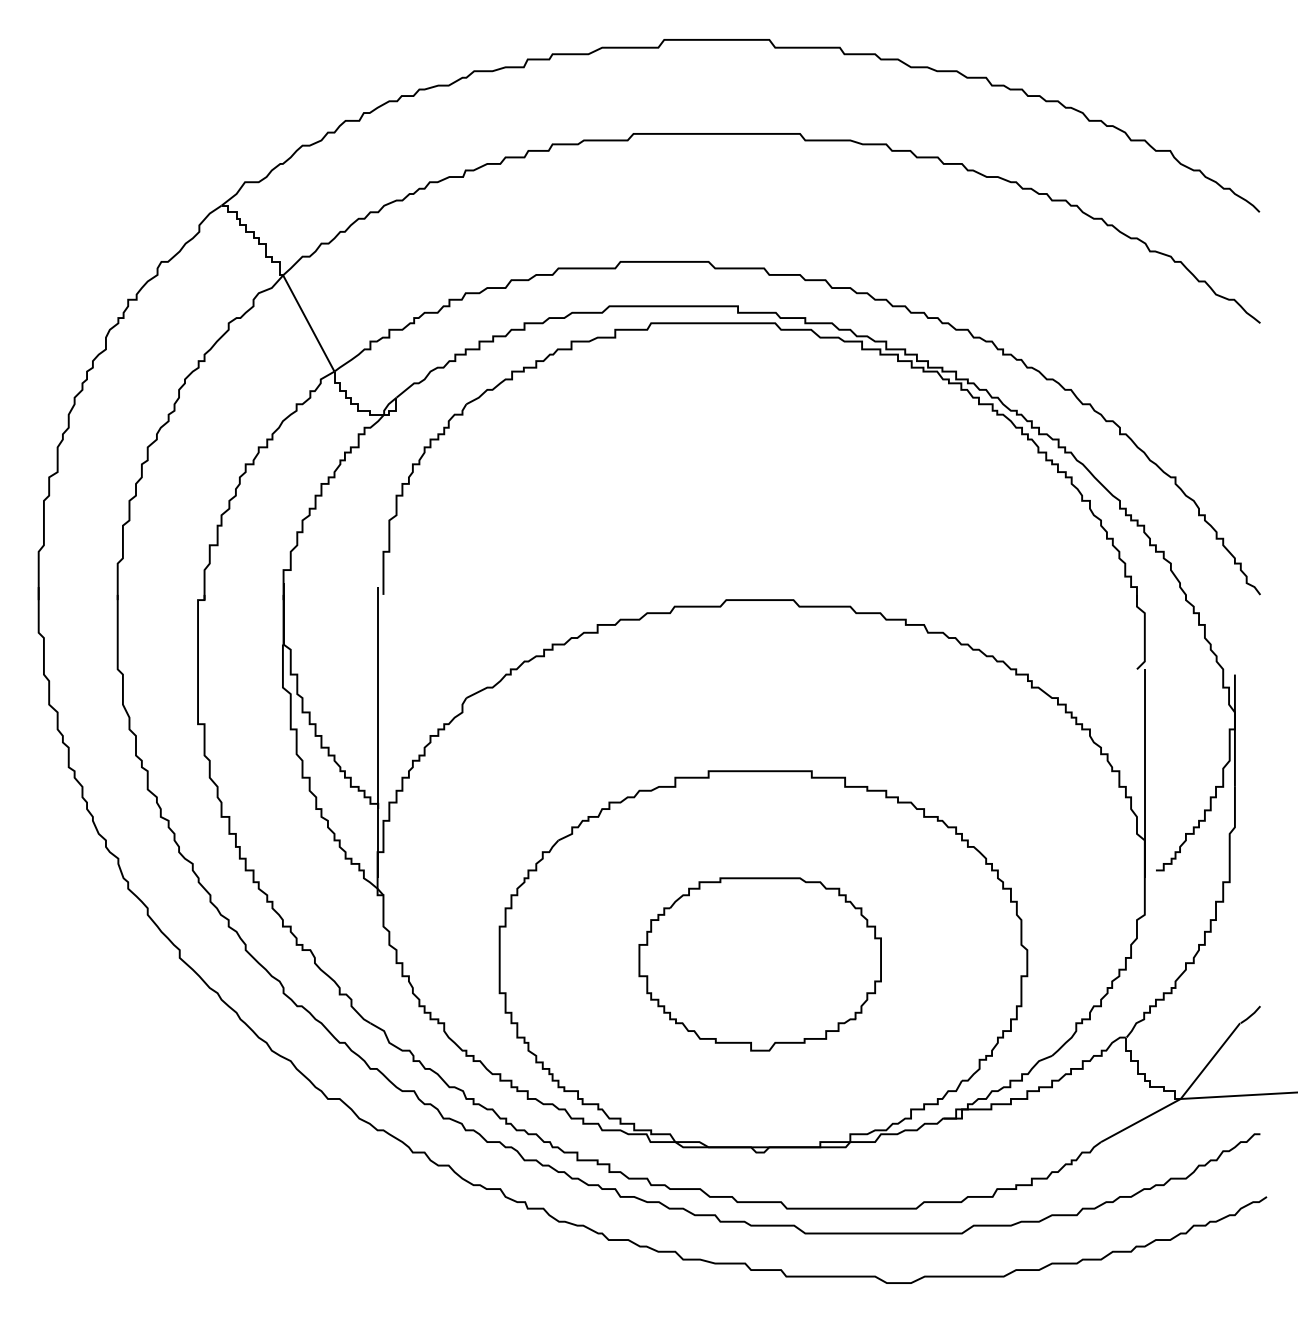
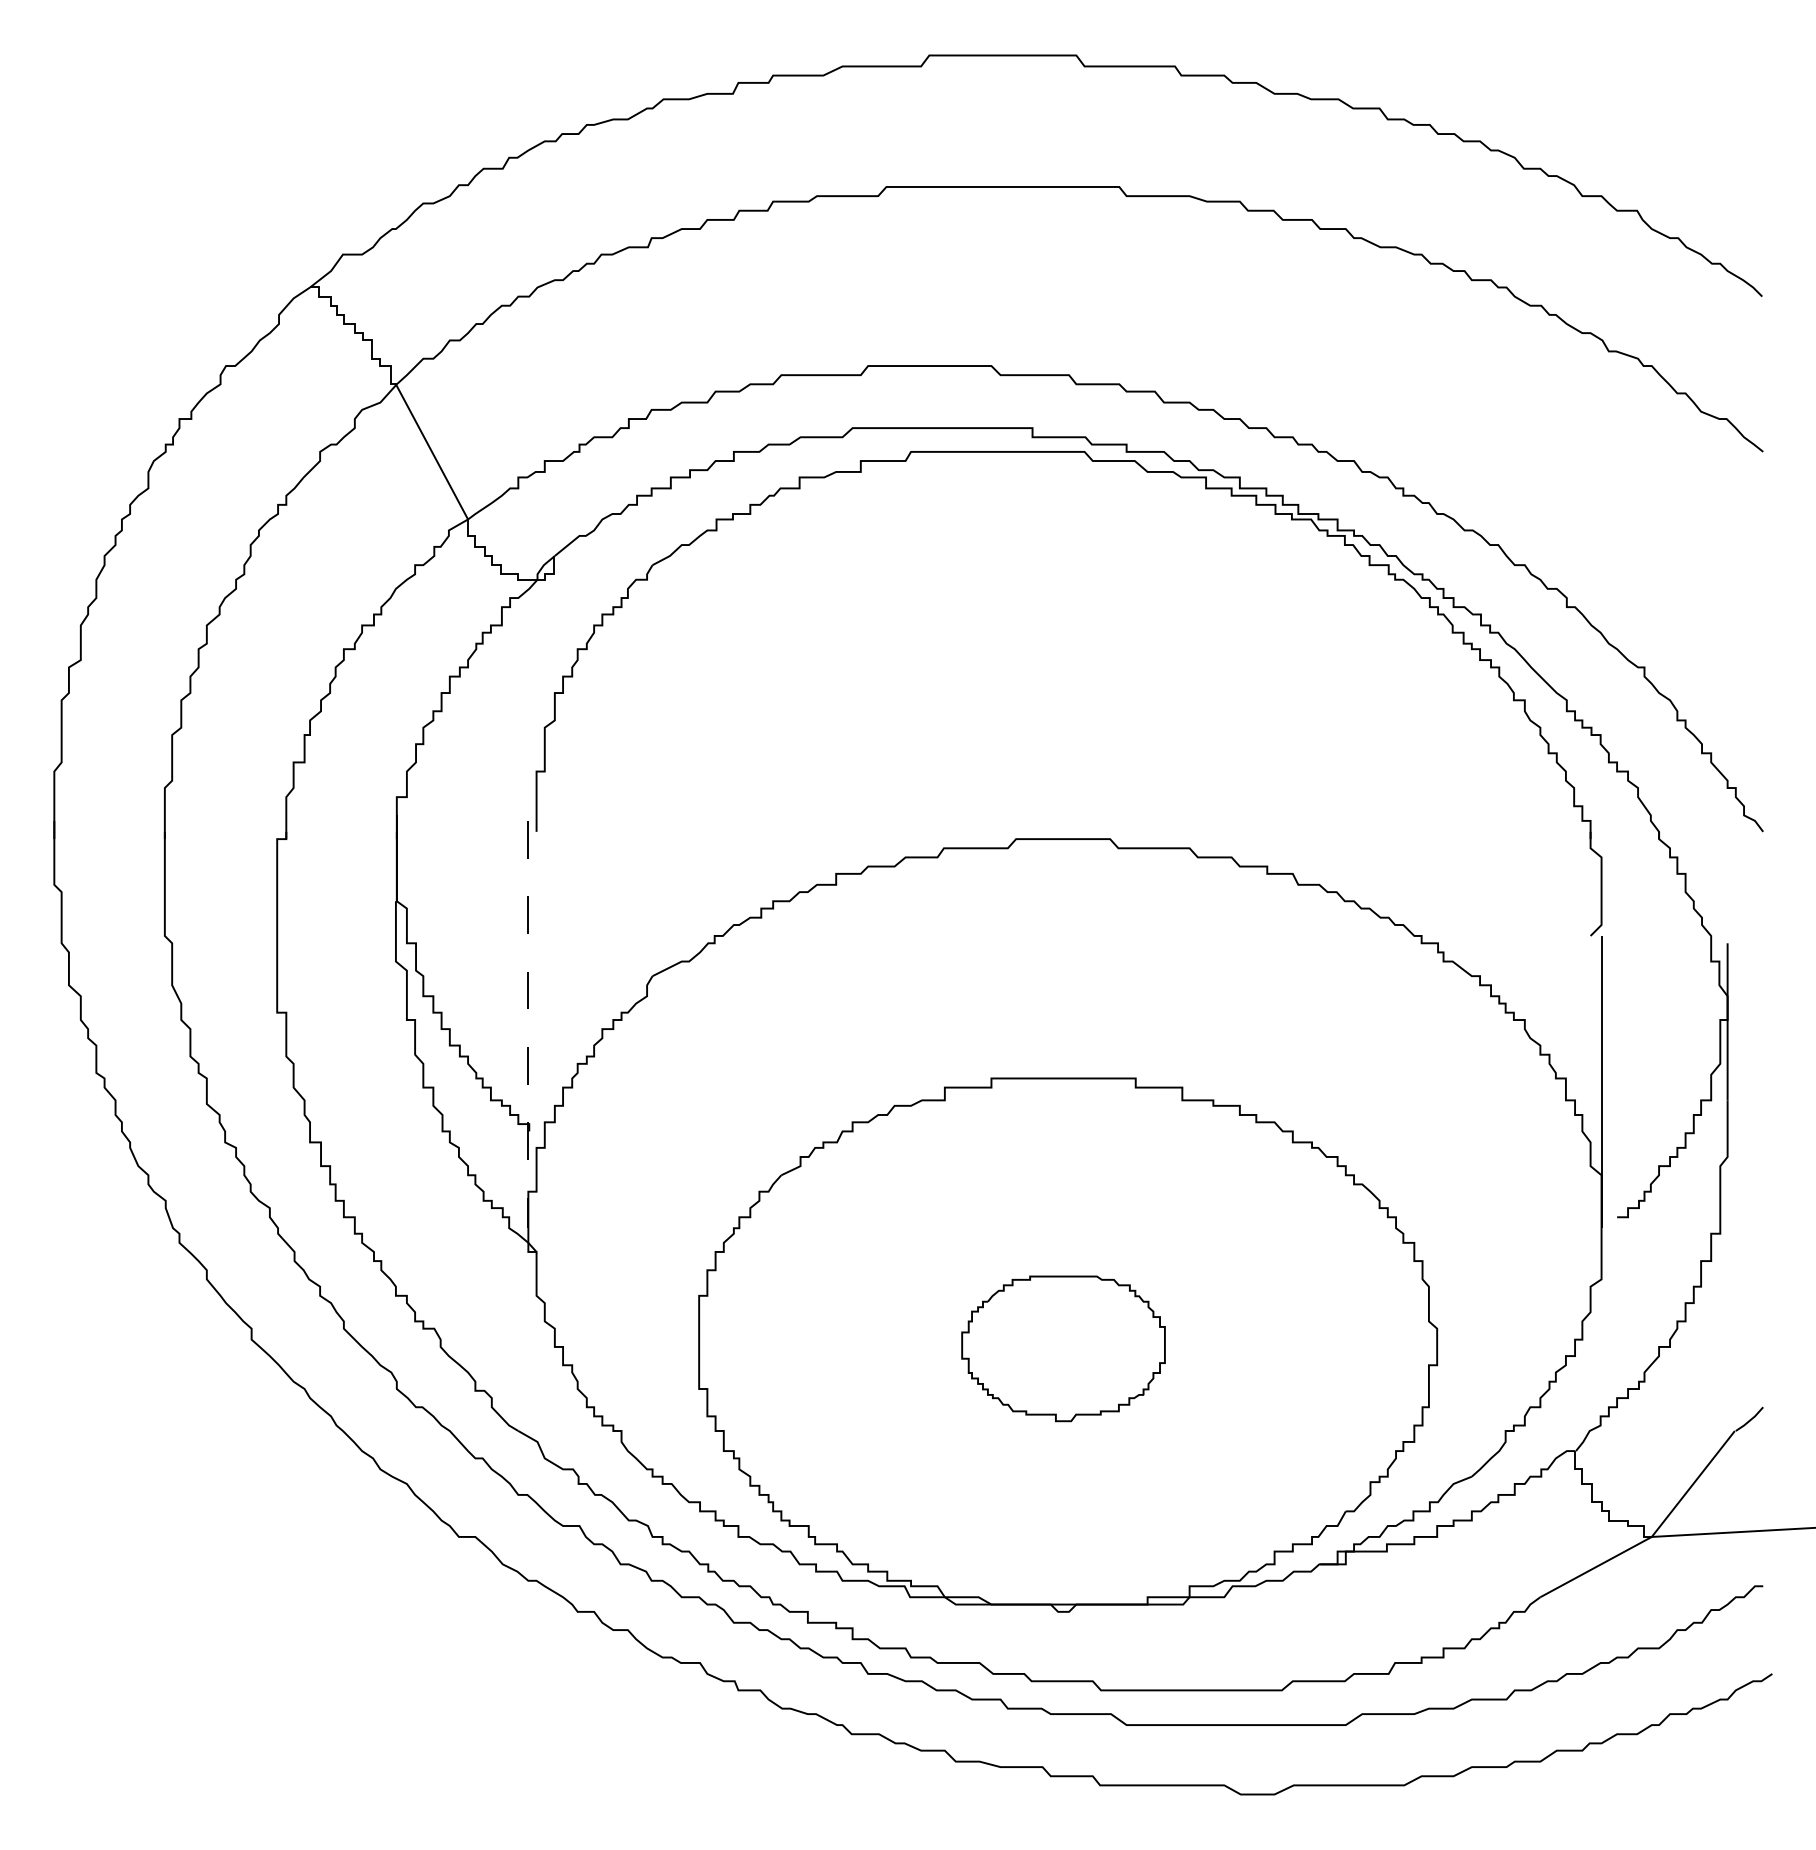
line: (377, 732) -> (528, 1024), solid -> dashed
part: (760, 964) -> (1063, 1348), size x0.6

